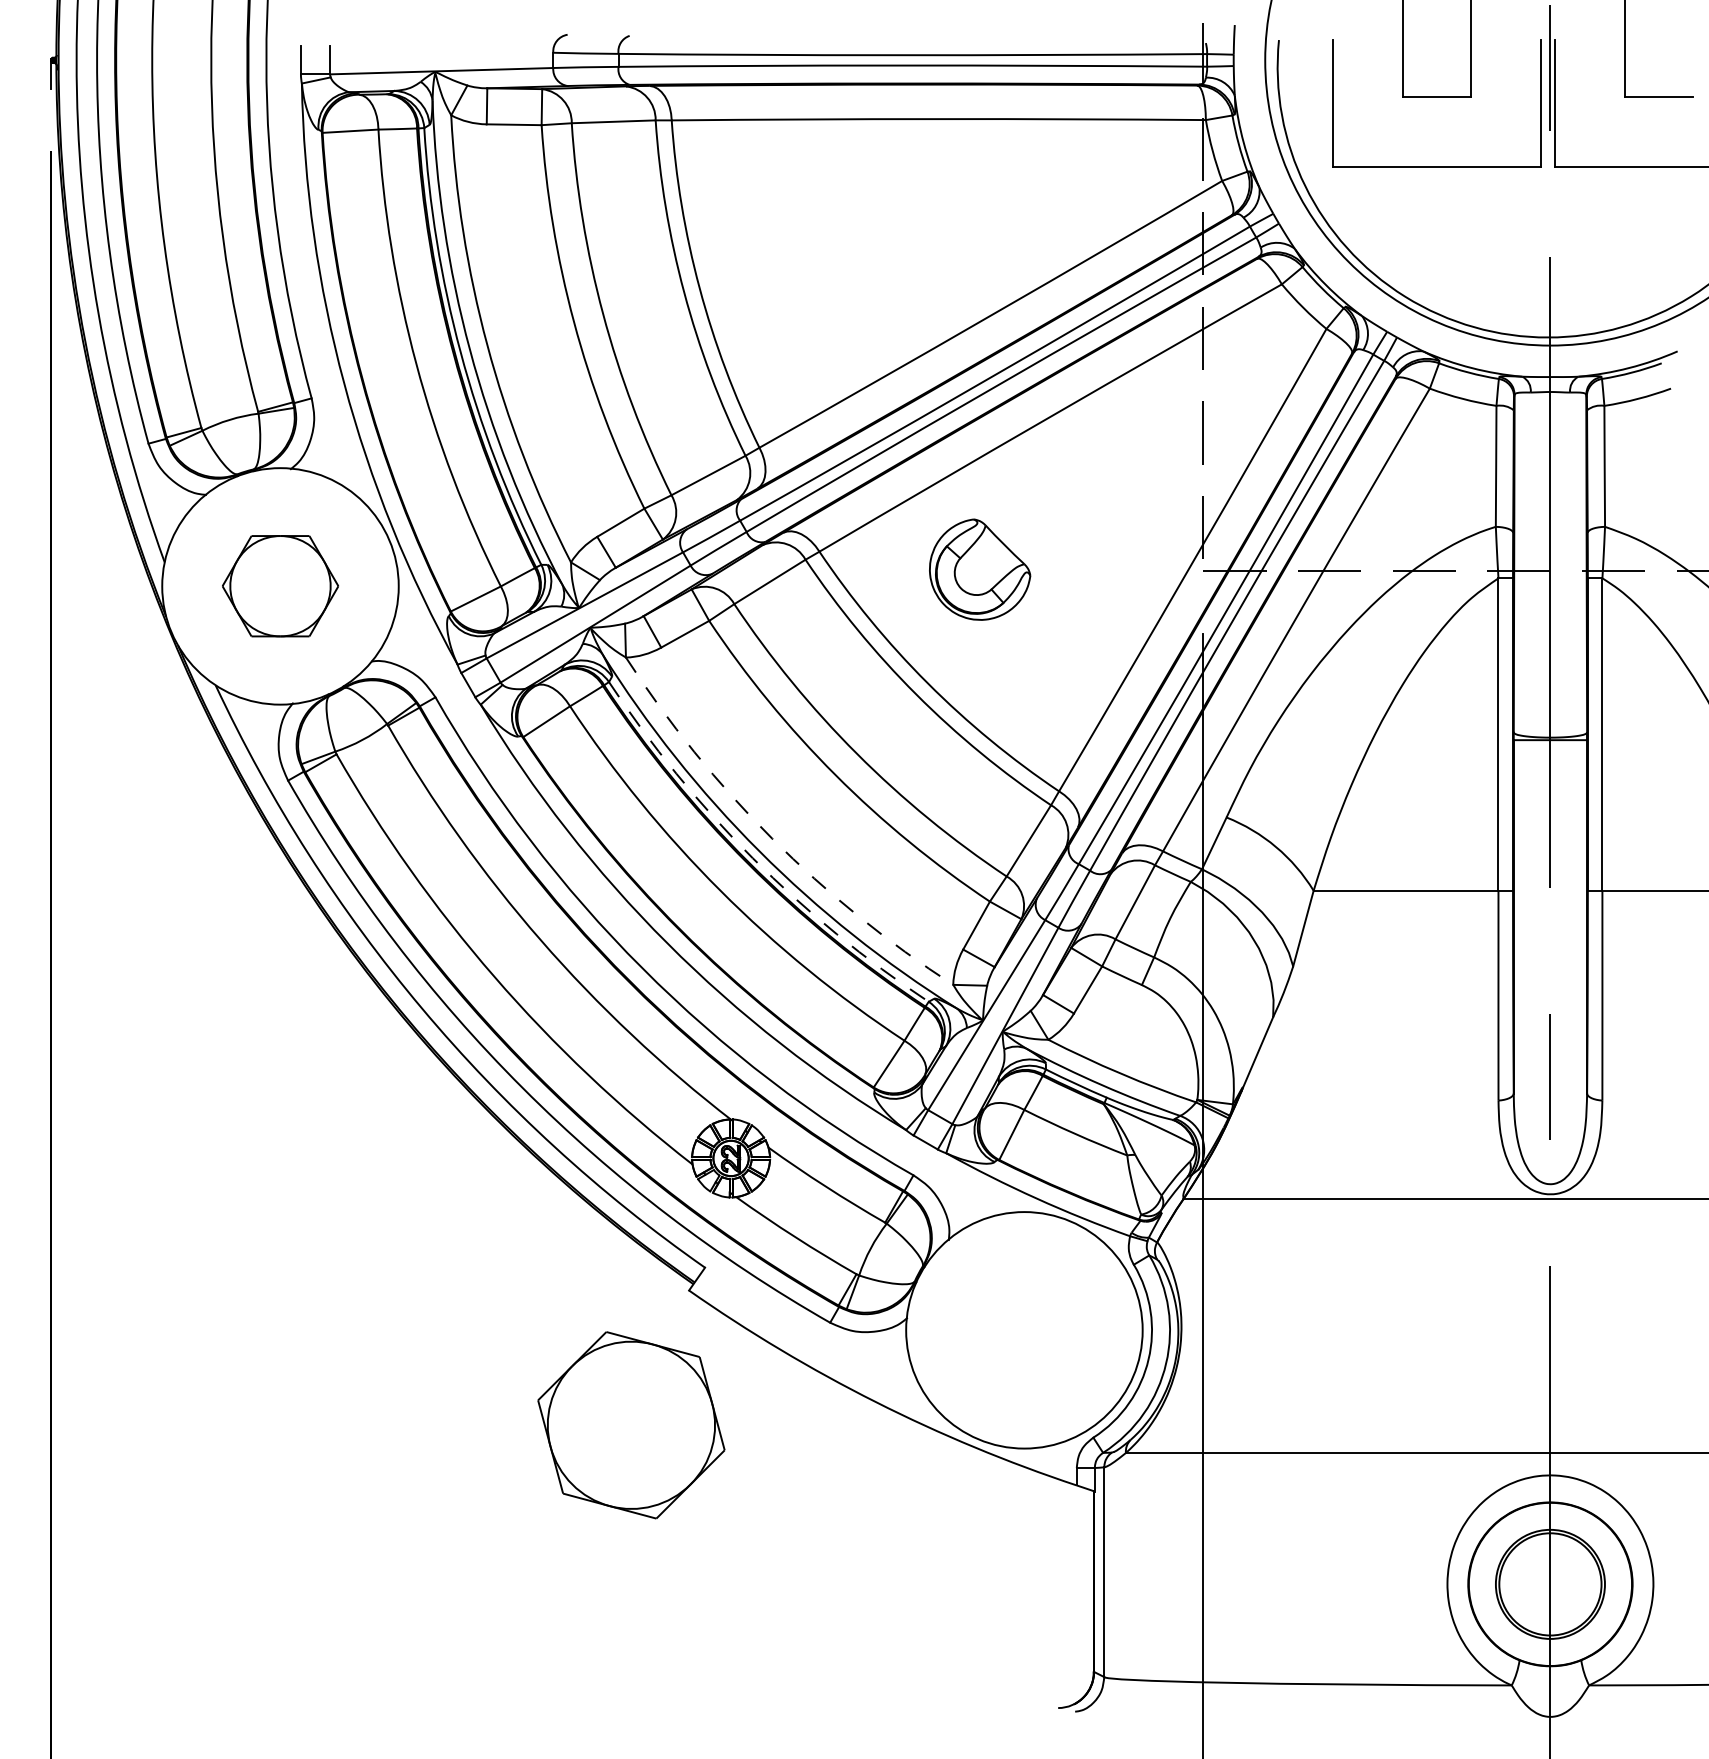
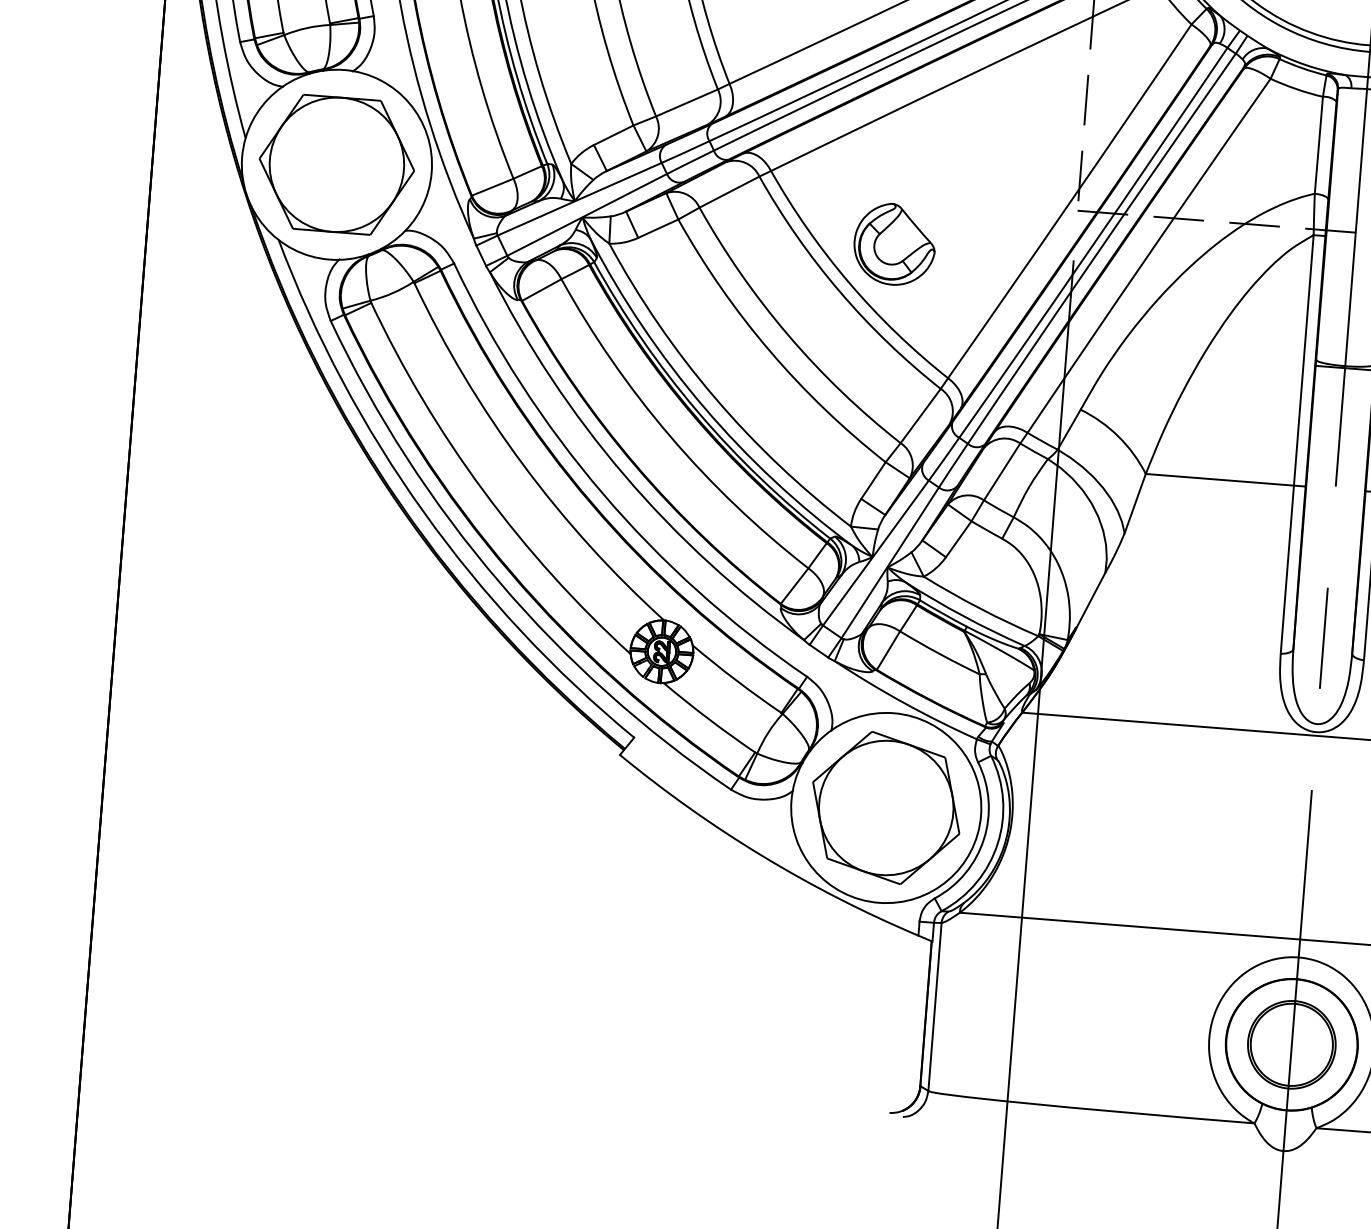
part: (980, 569) -> (895, 244), moved
part: (280, 585) -> (336, 164), size x1.67
arc: (772, 838) -> (715, 397), dashed -> solid
arc: (752, 858) -> (698, 412), dashed -> solid
part: (631, 1425) -> (886, 808), moved

